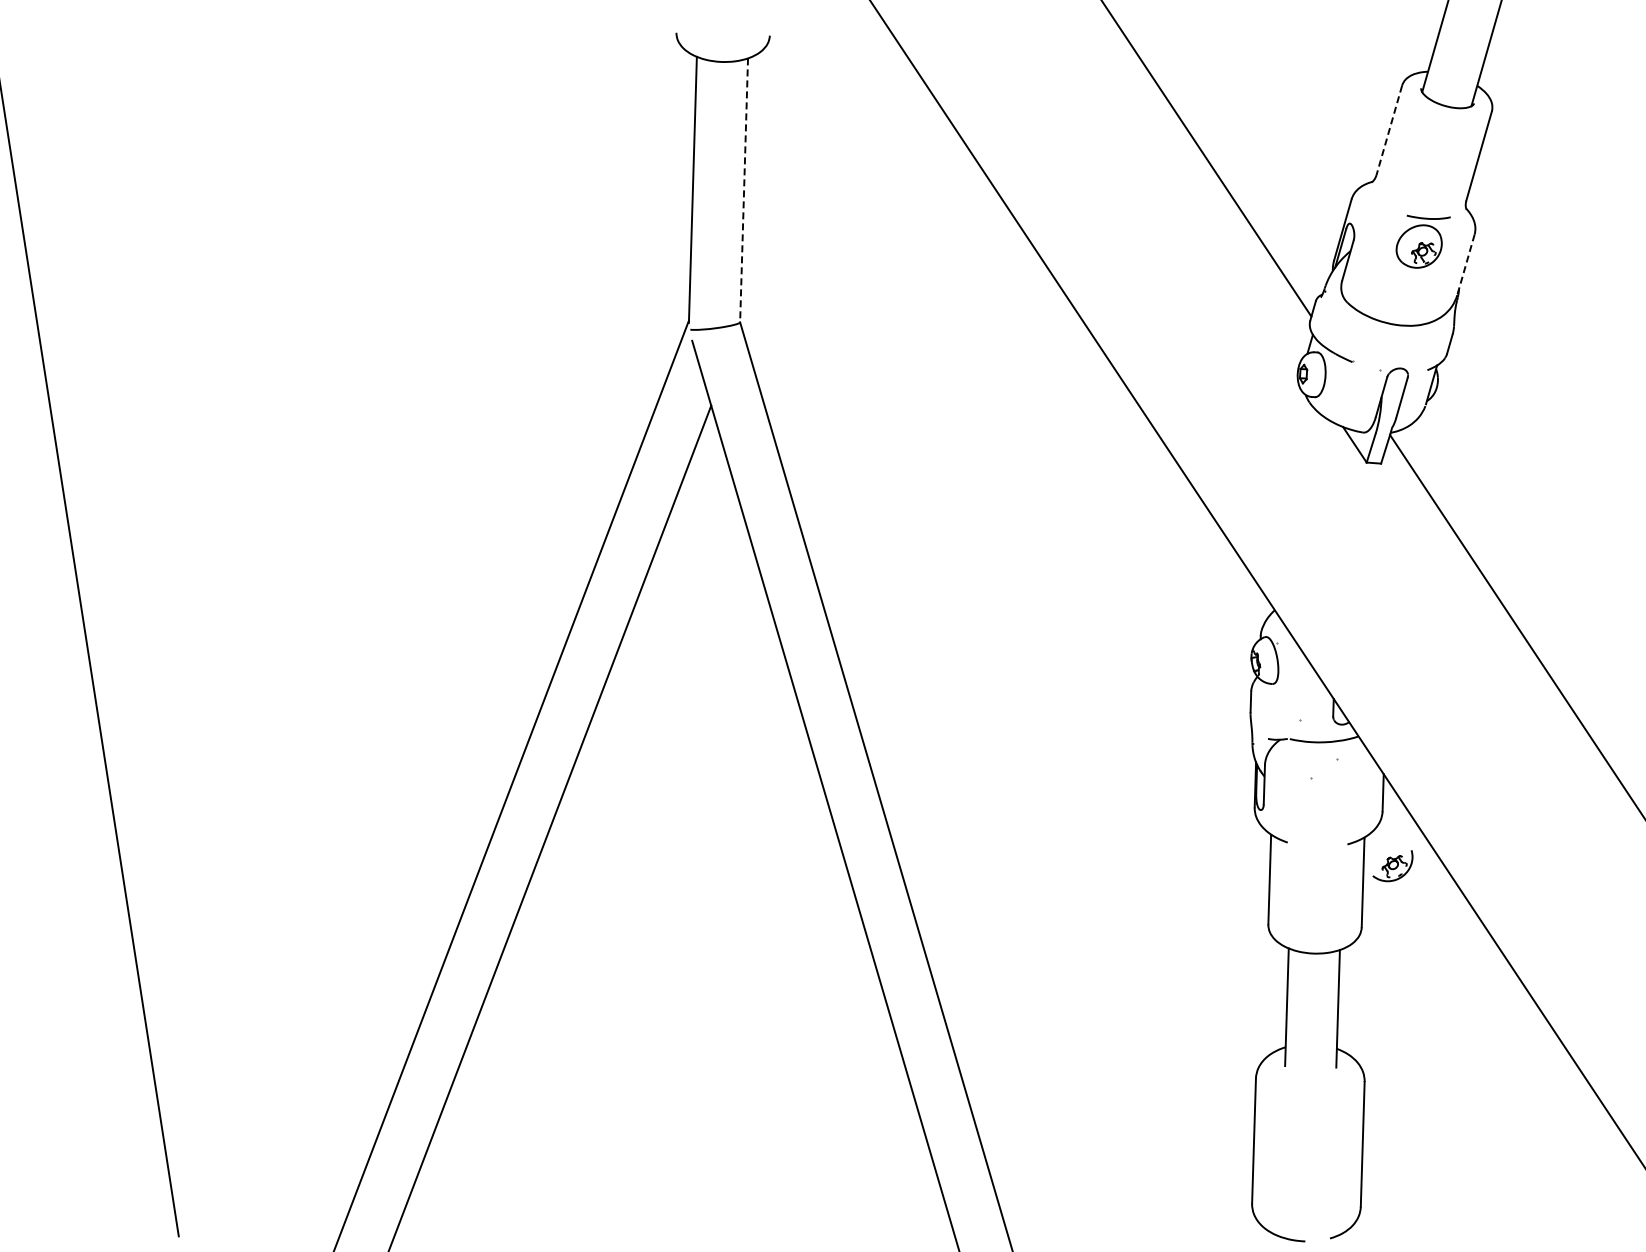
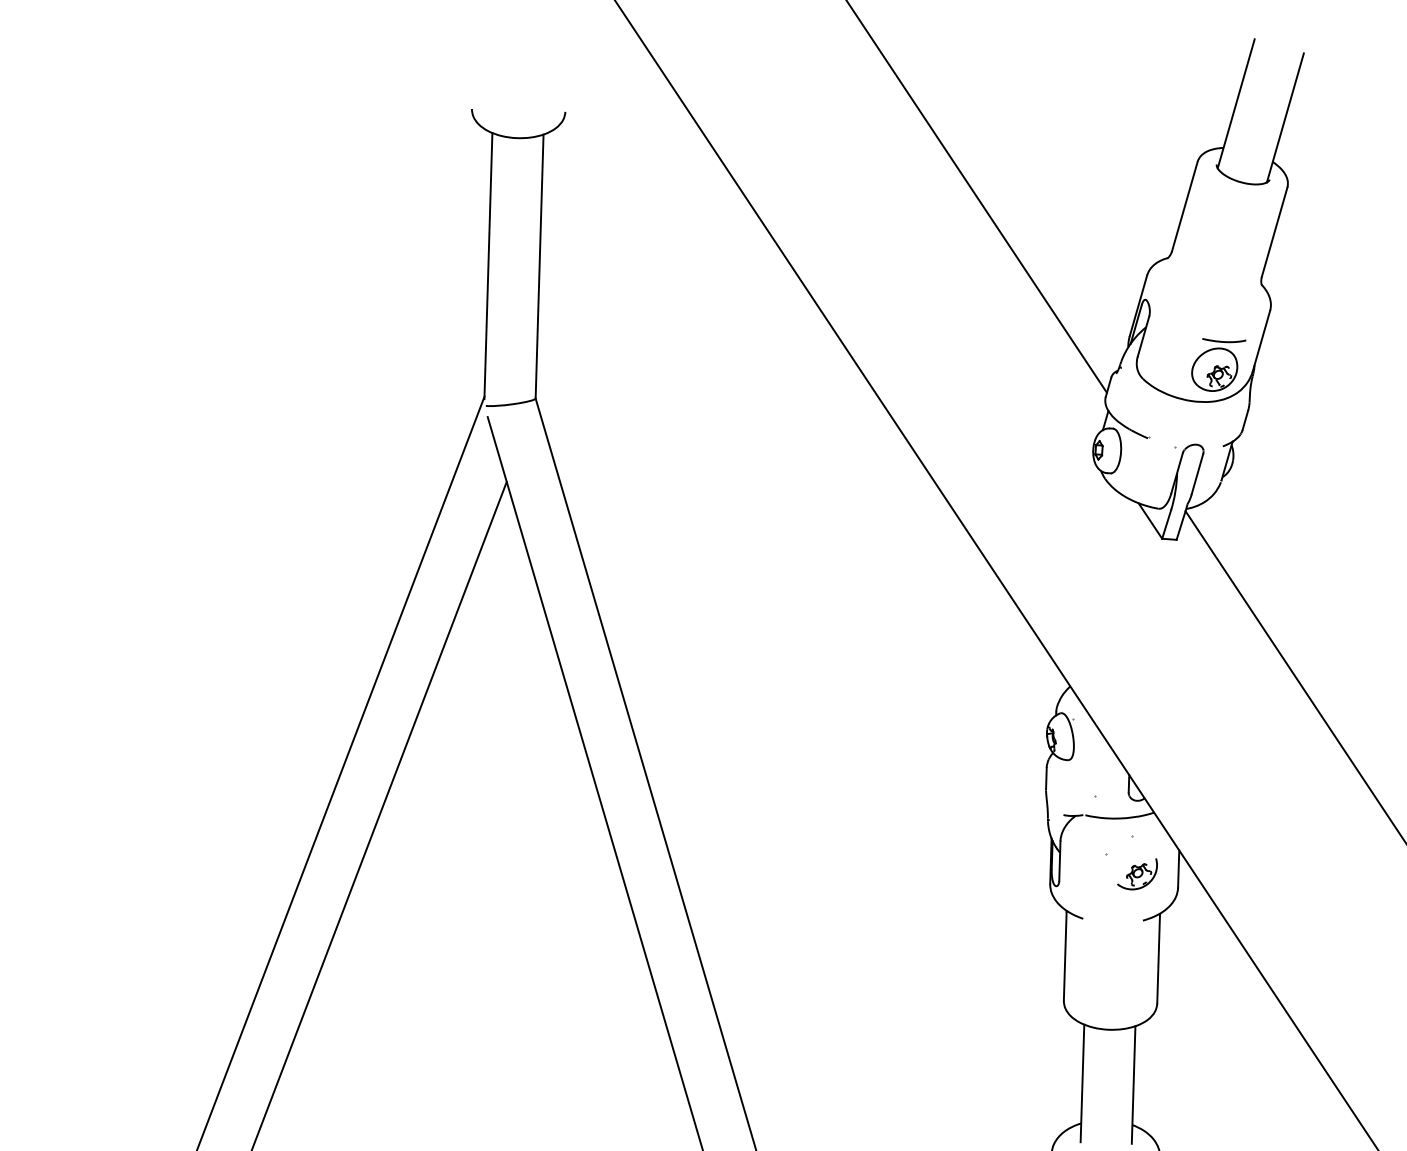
line: (1389, 130) -> (1185, 206), dashed -> solid
line: (744, 190) -> (540, 266), dashed -> solid
part: (1422, 241) -> (1218, 364), moved
line: (1465, 264) -> (1261, 340), dashed -> solid
part: (1392, 866) -> (1137, 874), moved

